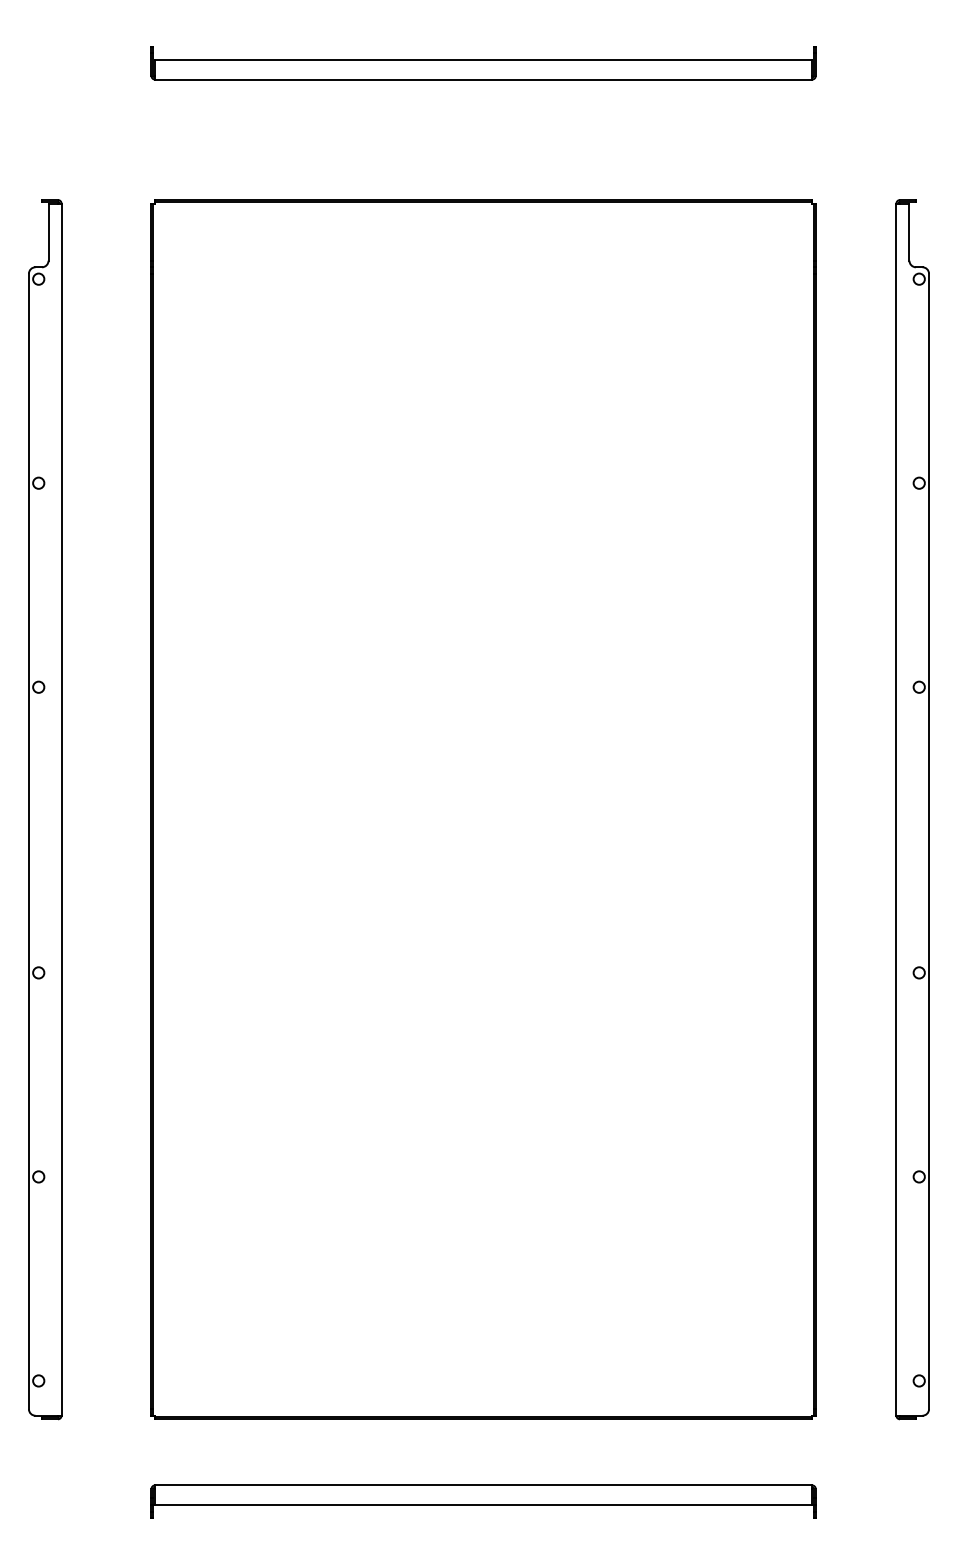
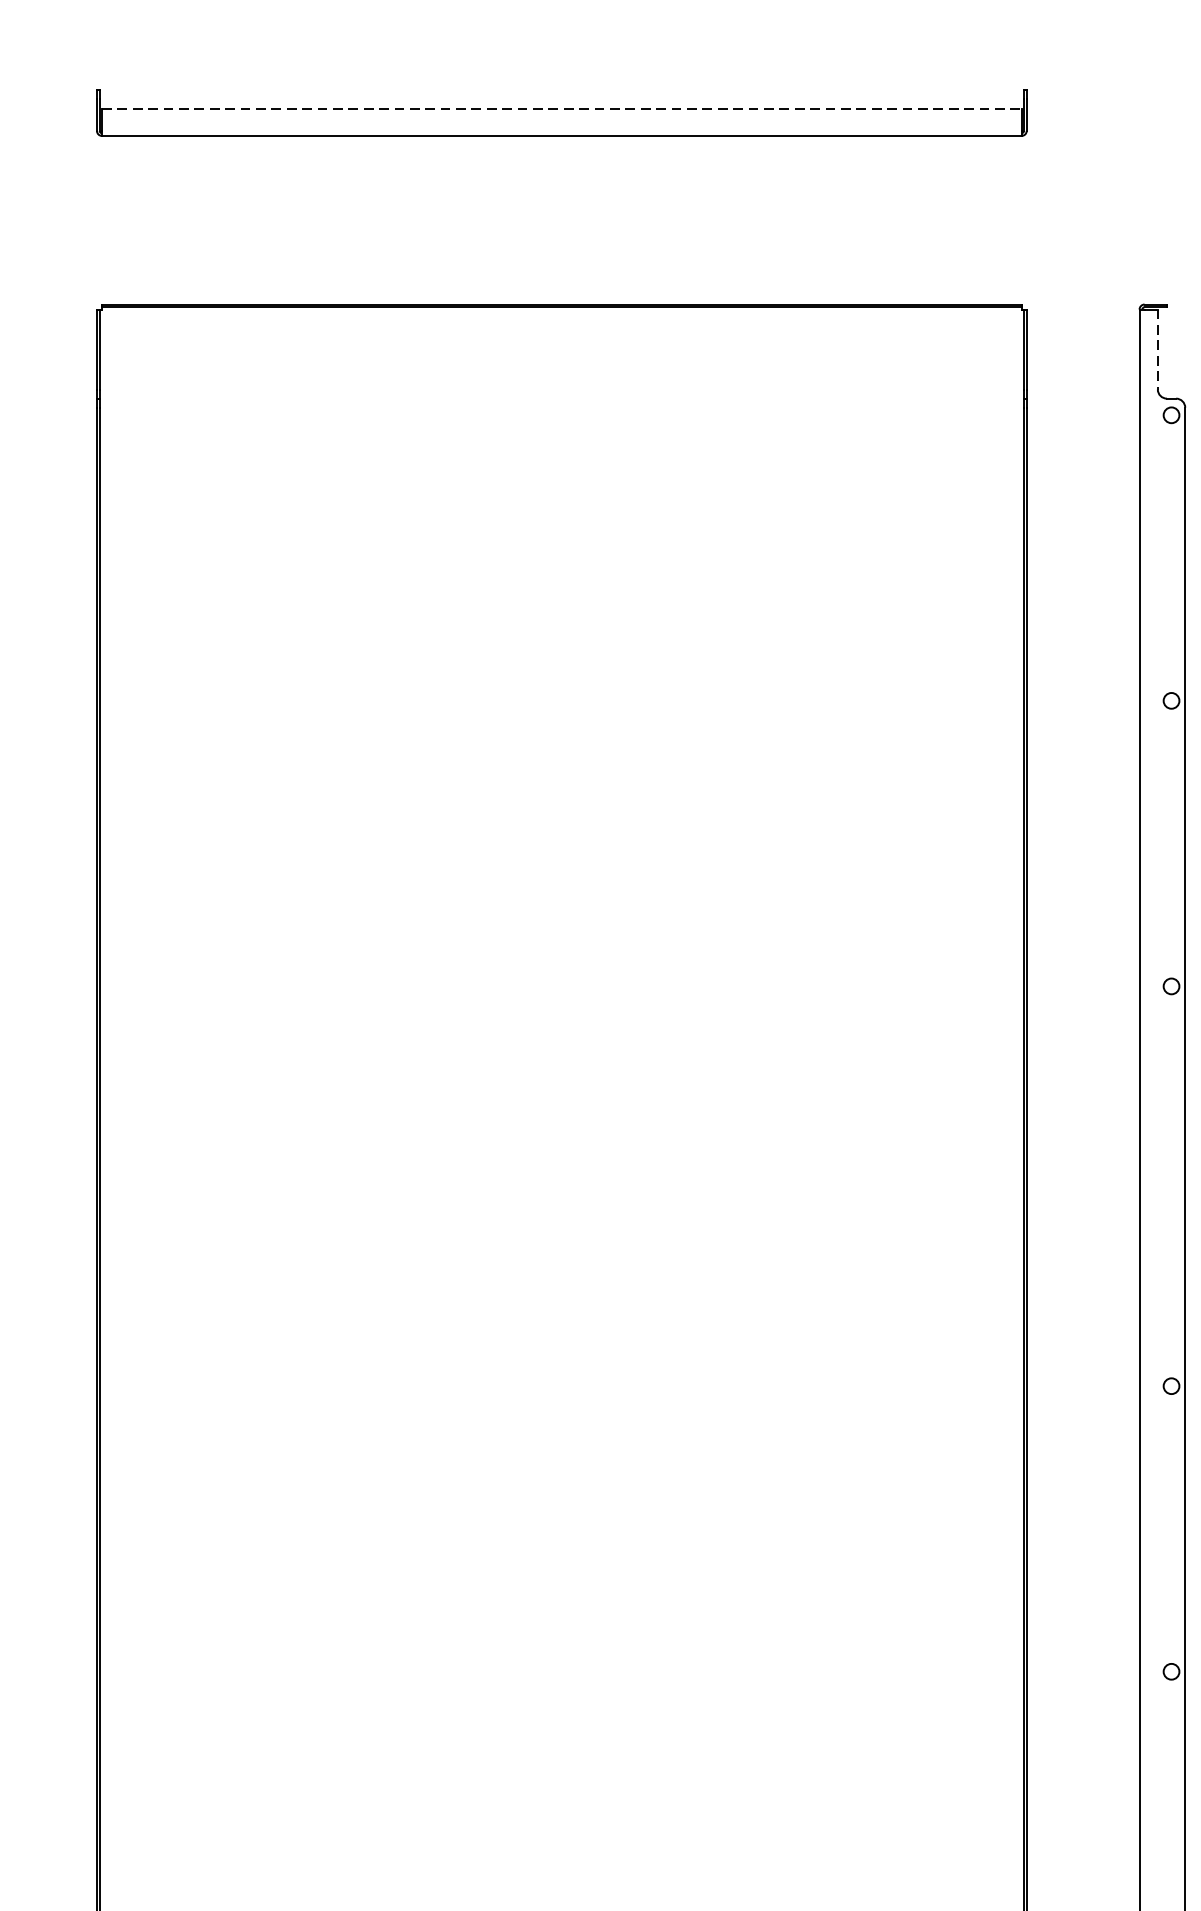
line: (483, 60) -> (561, 109), solid -> dashed
line: (909, 232) -> (1157, 349), solid -> dashed

